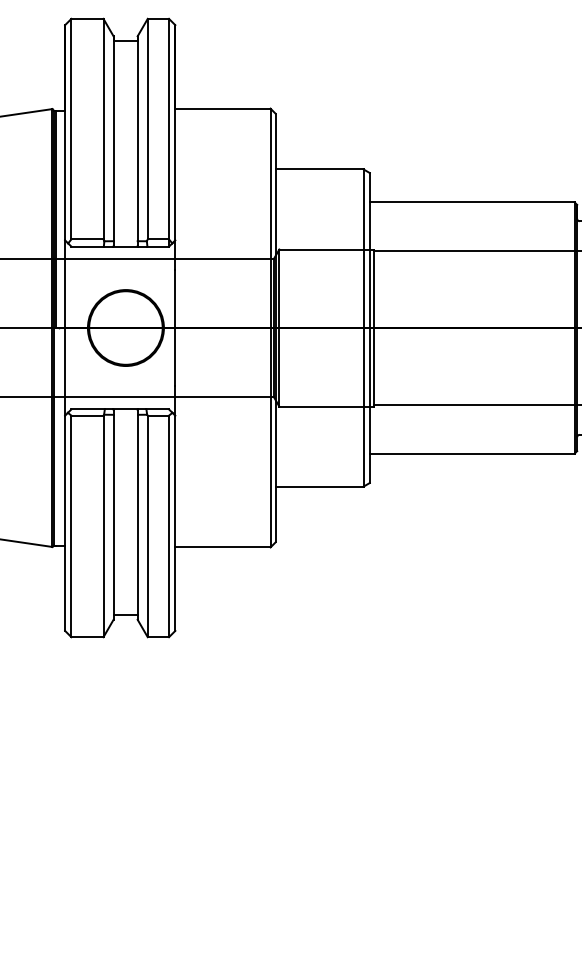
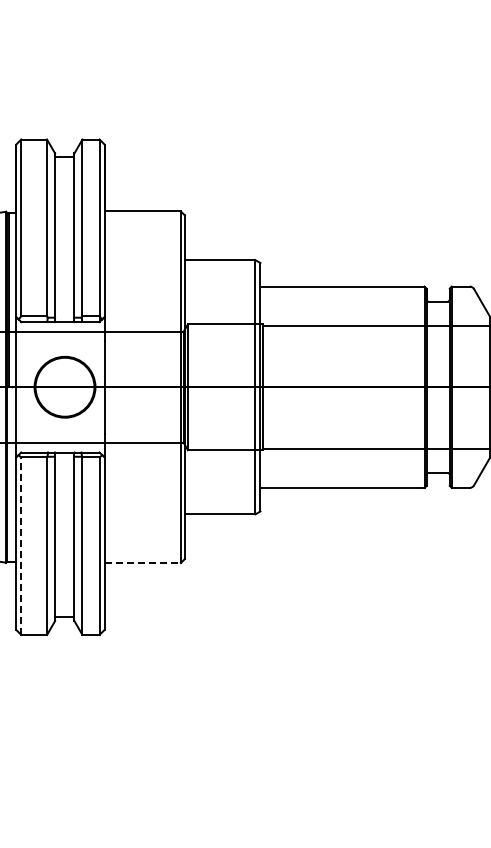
line: (71, 526) -> (21, 546), solid -> dashed
line: (223, 547) -> (143, 563), solid -> dashed

